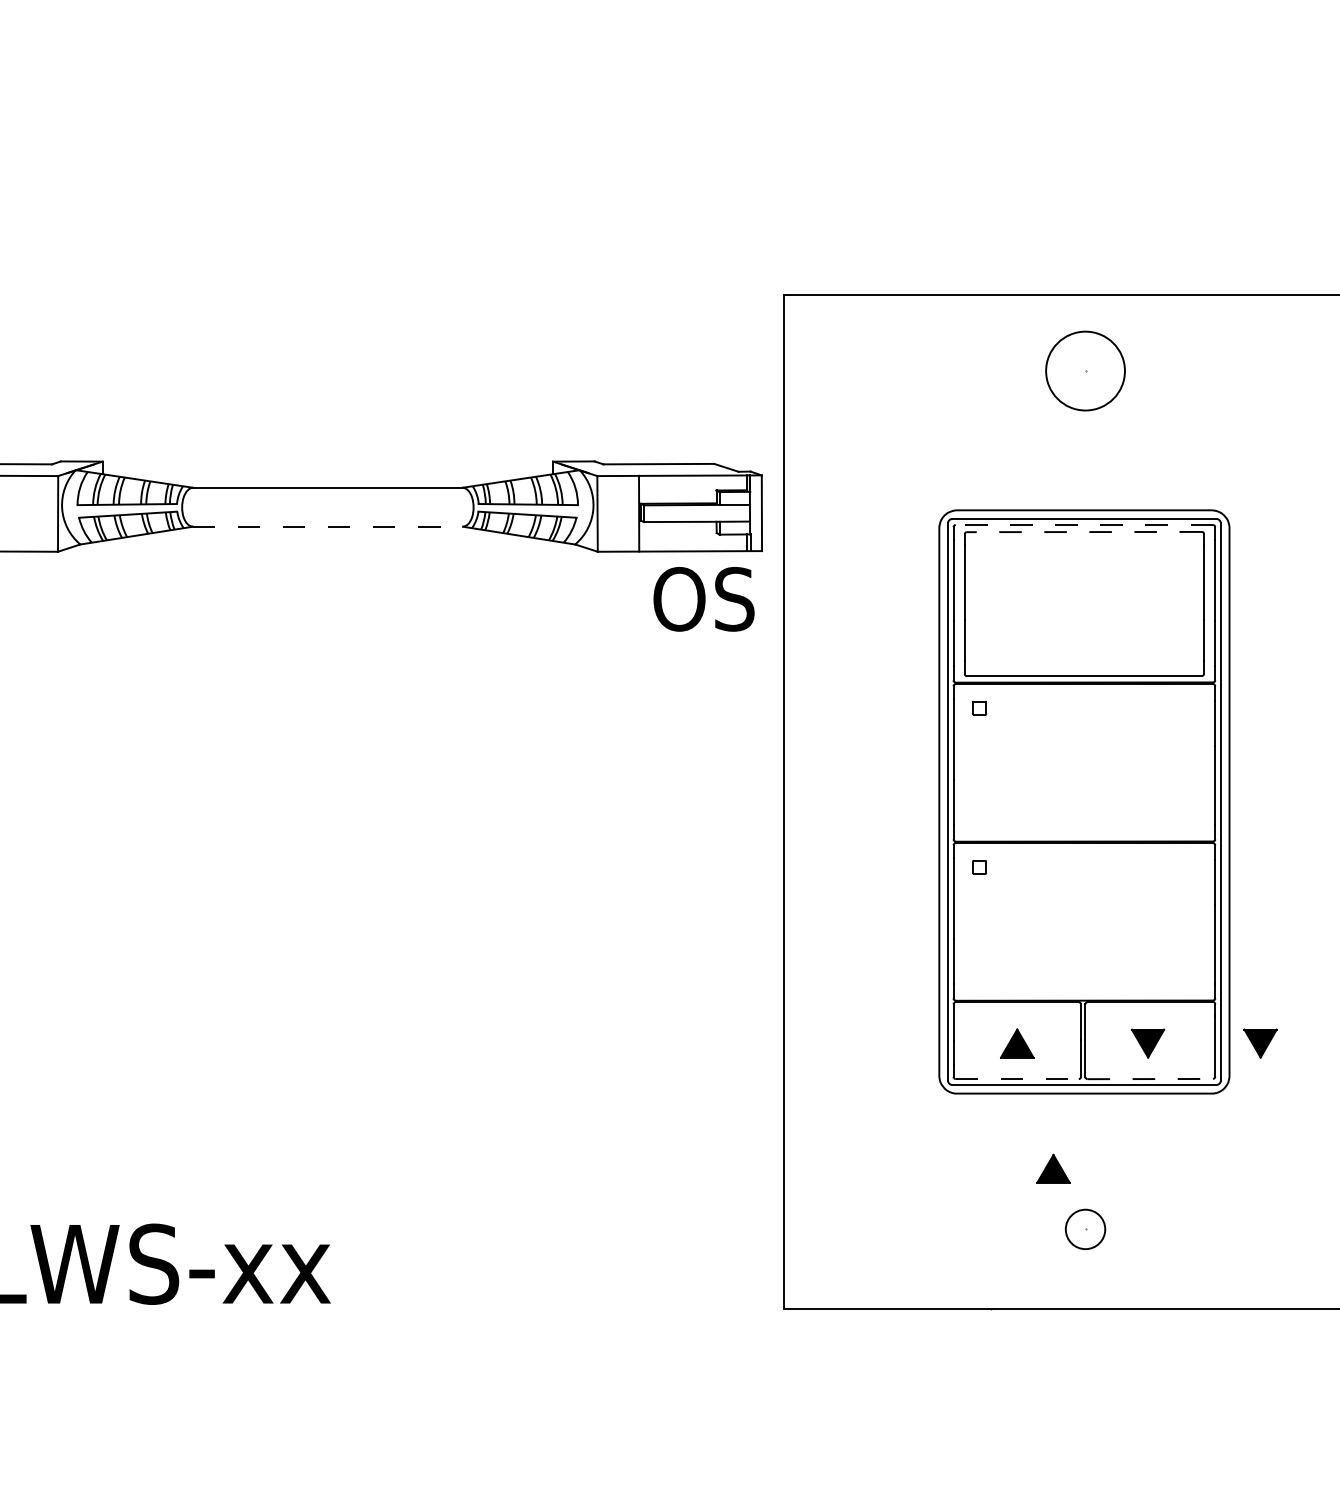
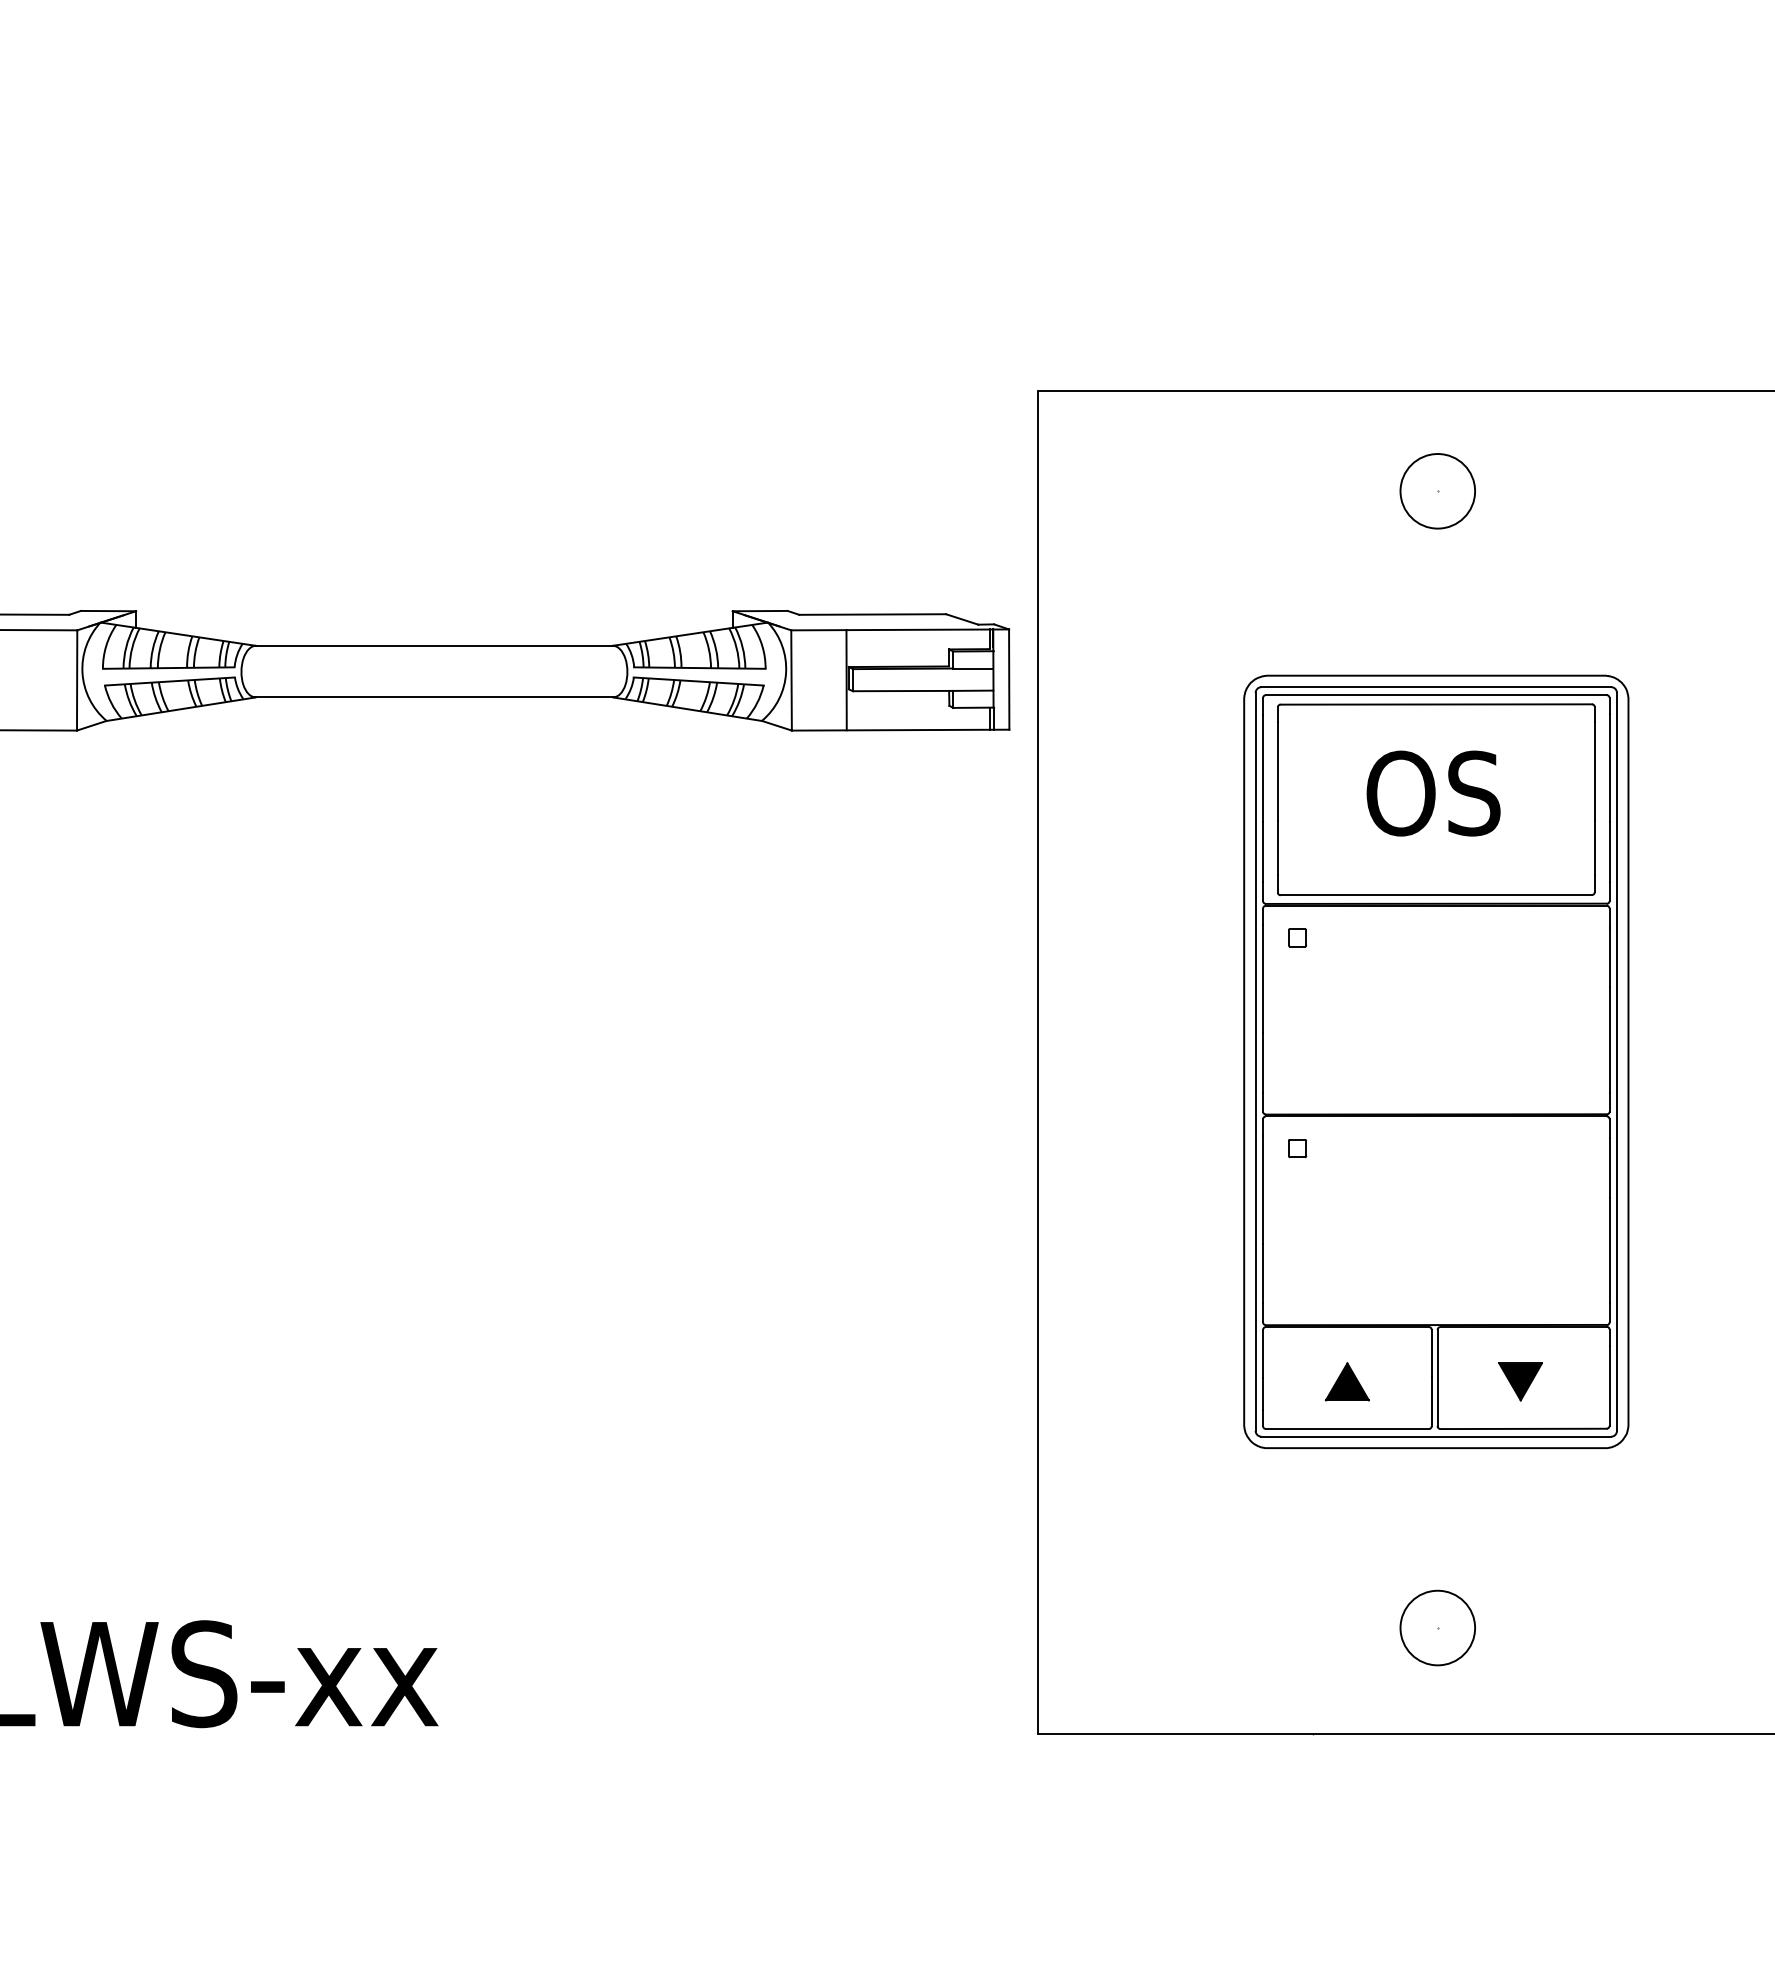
circle: (1085, 371) -> (1437, 491), size x0.71
line: (1083, 525) -> (1435, 695), dashed -> solid
line: (327, 526) -> (434, 697), dashed -> solid
line: (1084, 532) -> (1436, 704), dashed -> solid
text: (703, 599) -> (1433, 793), moved
part: (1260, 1043) -> (1669, 1381), removed
line: (1150, 1078) -> (1524, 1428), dashed -> solid
line: (1017, 1079) -> (1347, 1429), dashed -> solid
part: (1052, 1168) -> (1394, 1547), removed
circle: (1085, 1229) -> (1437, 1627), size x1.43

